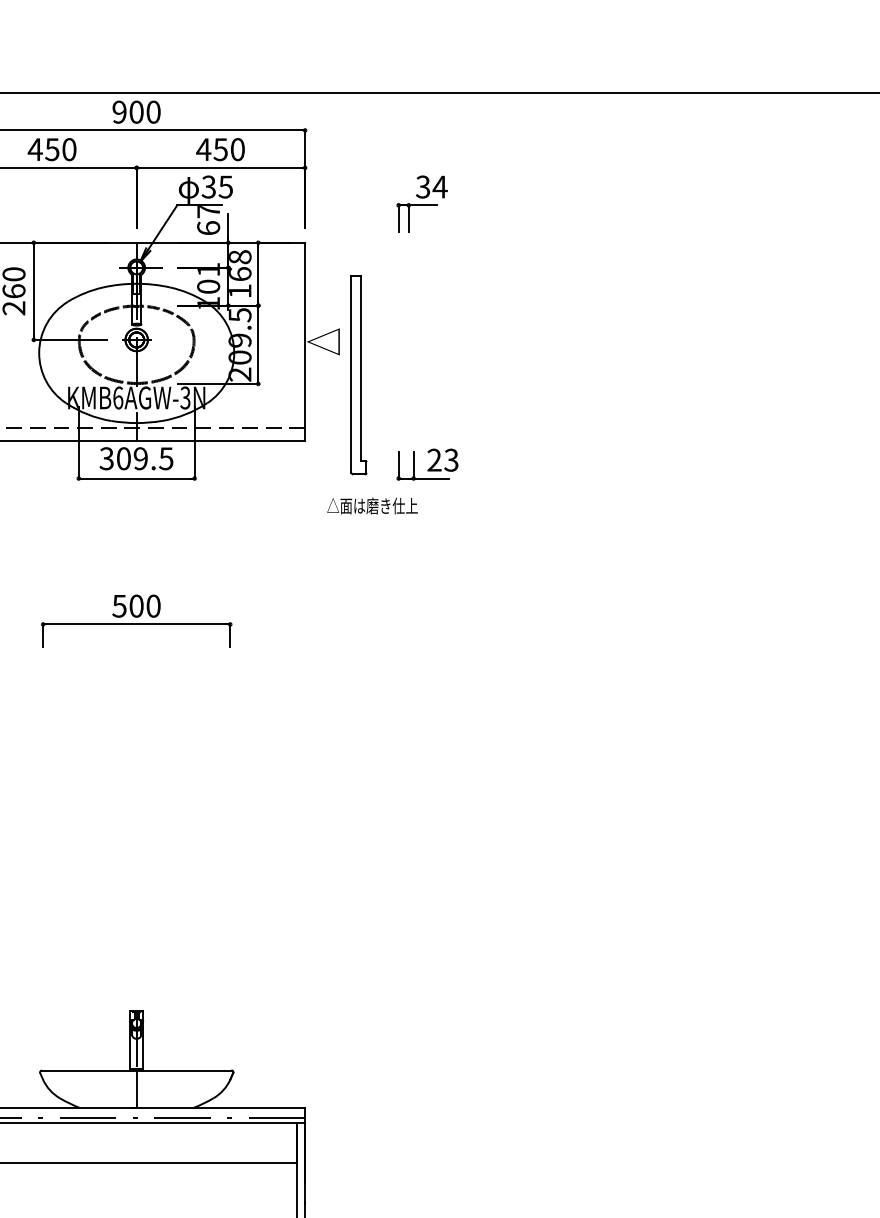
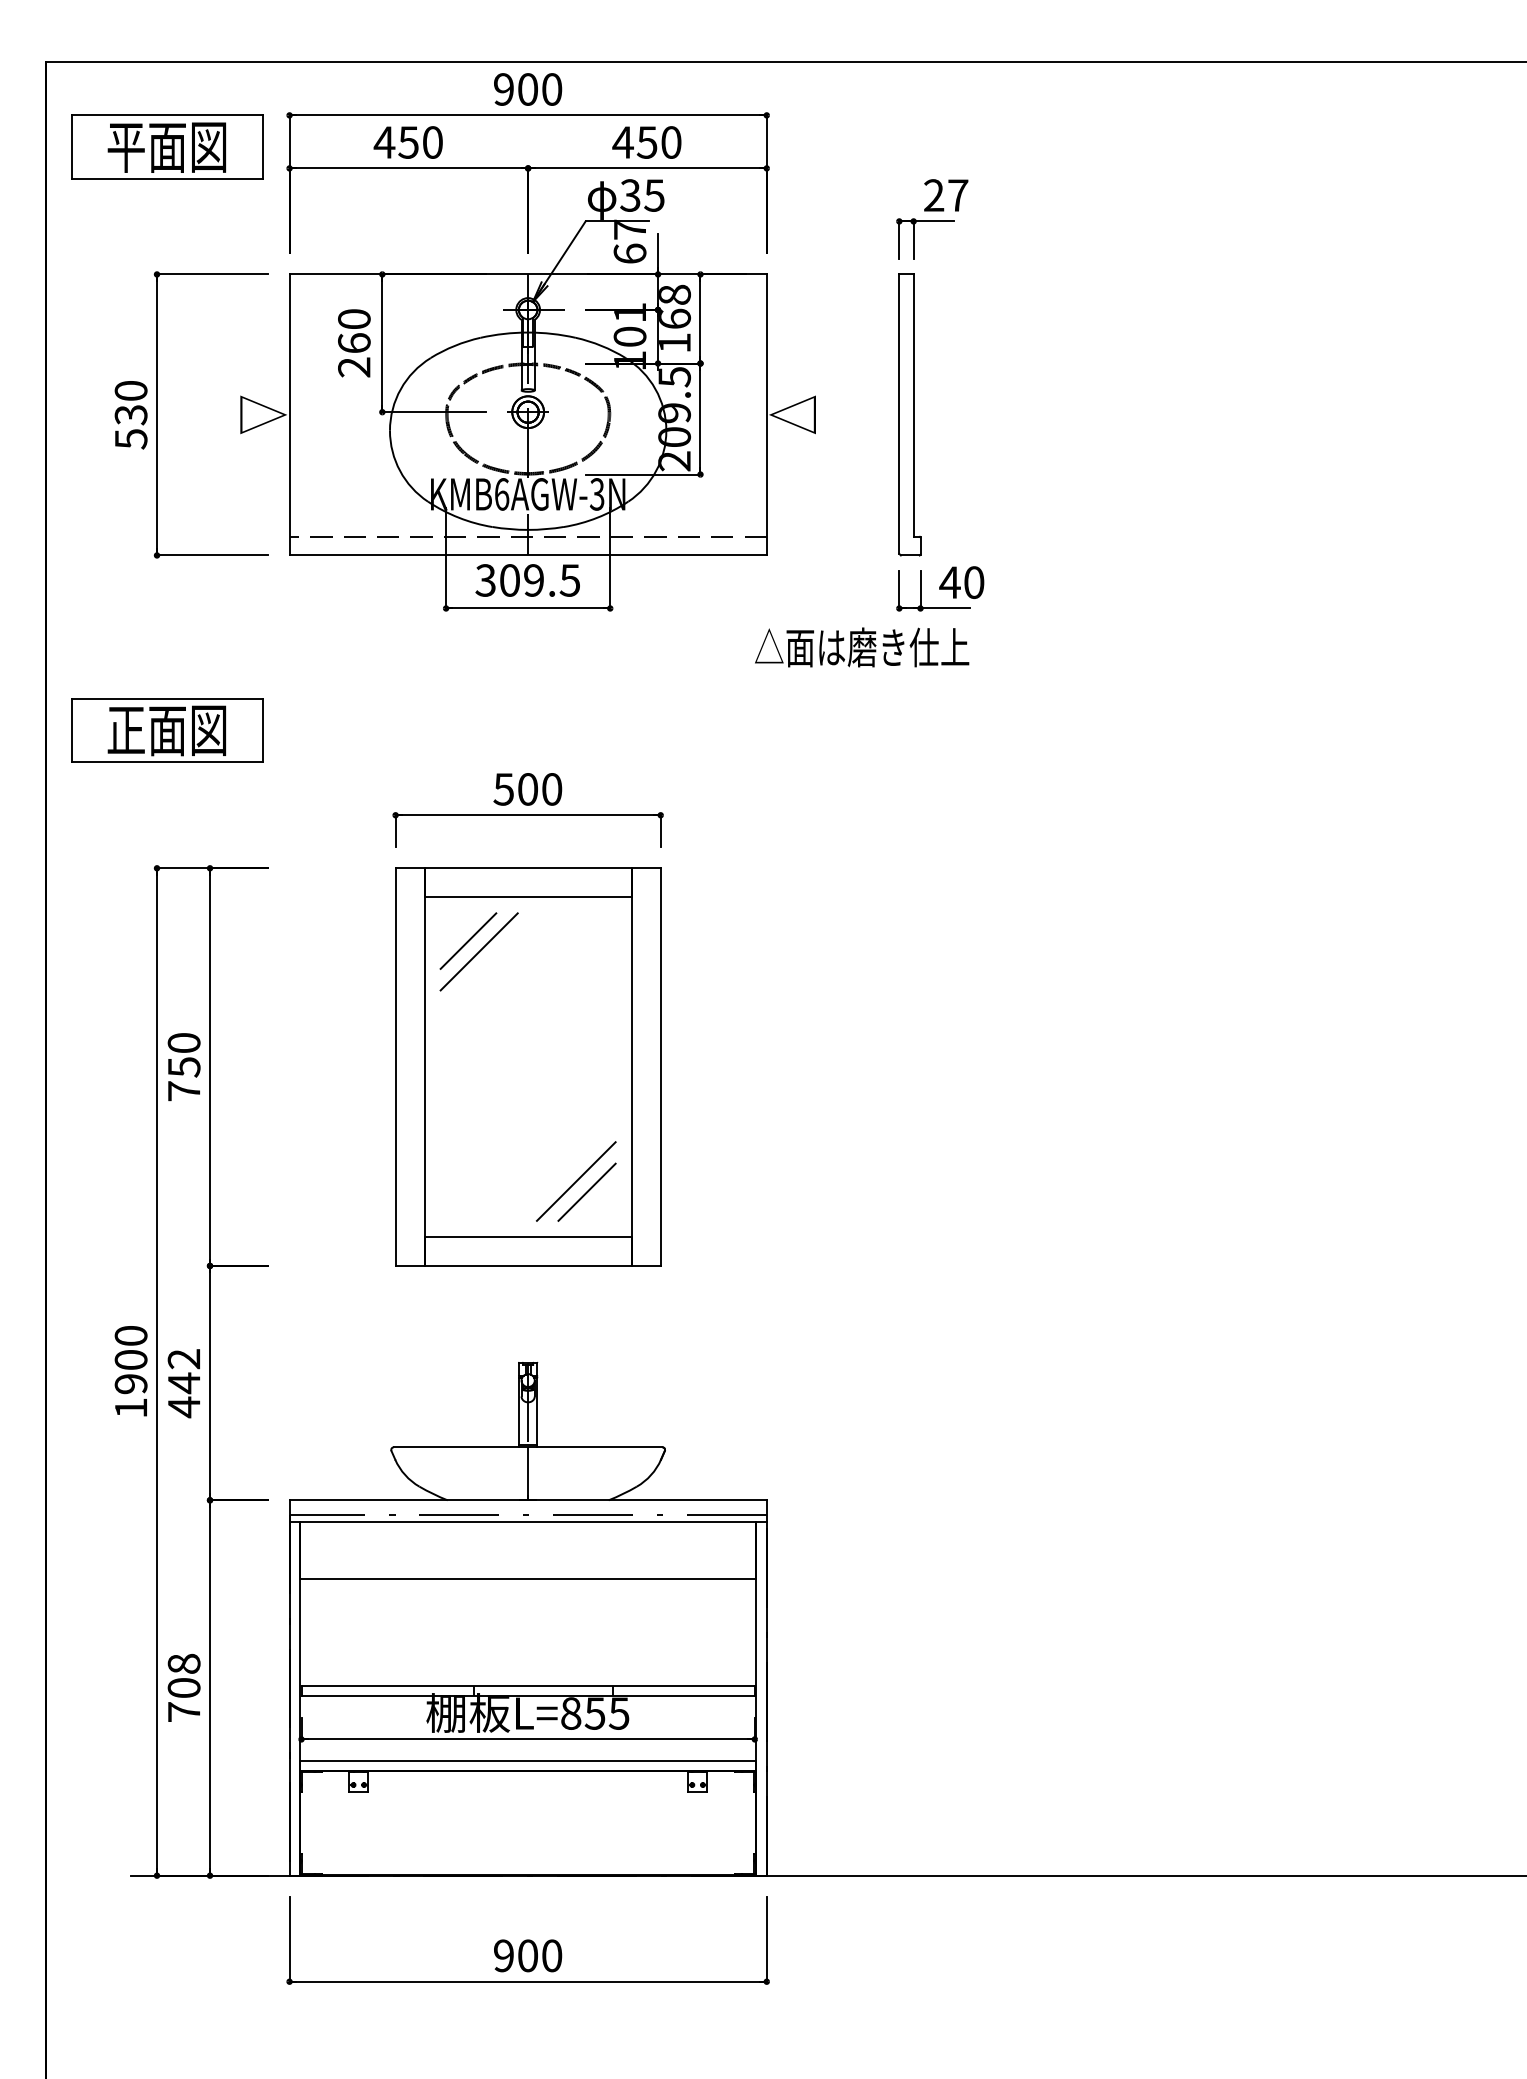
text: (431, 187) -> (945, 195), 34 -> 27
part: (358, 374) -> (909, 414), moved
text: (442, 460) -> (961, 582), 23 -> 40
part: (372, 506) -> (862, 647), size x1.67
part: (136, 801) -> (528, 1066), added

